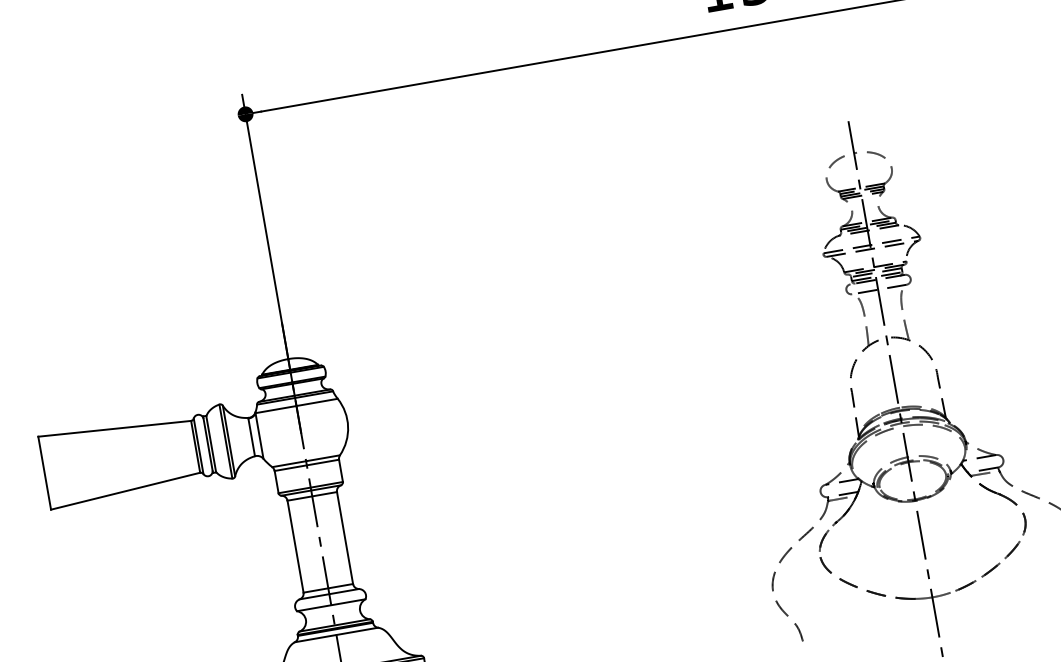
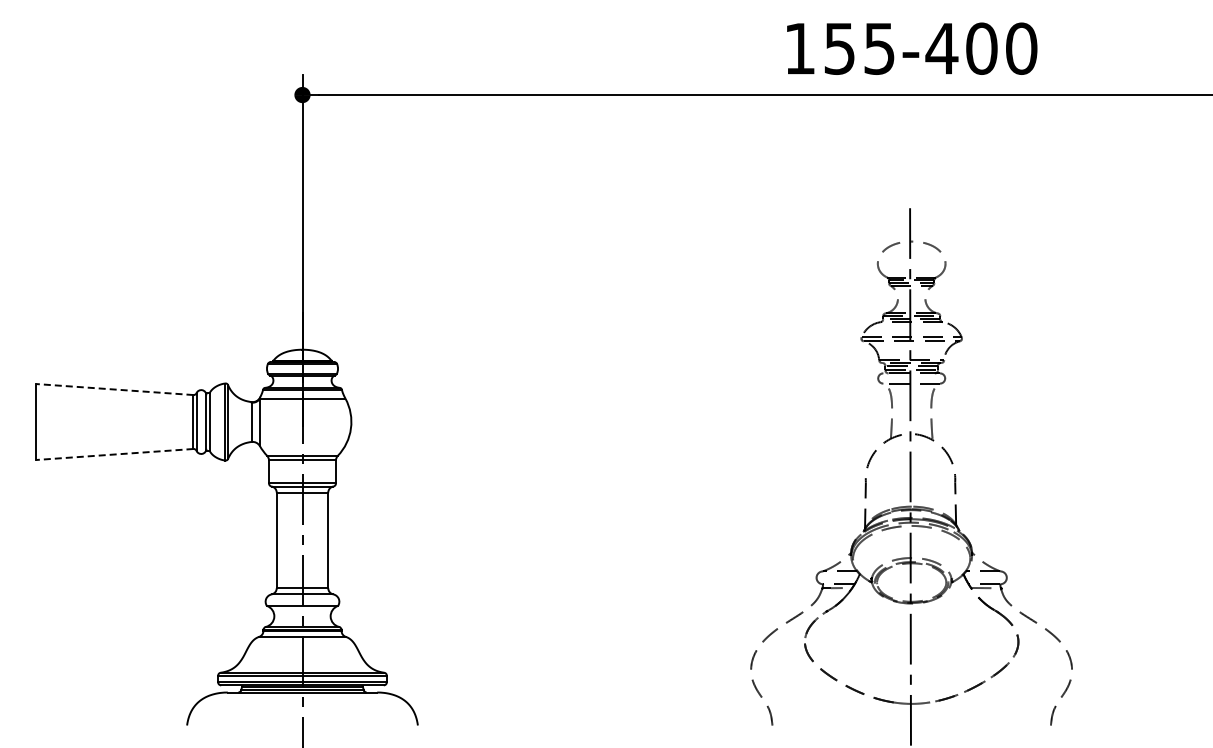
line: (114, 428) -> (114, 389), solid -> dashed
line: (125, 491) -> (114, 454), solid -> dashed

